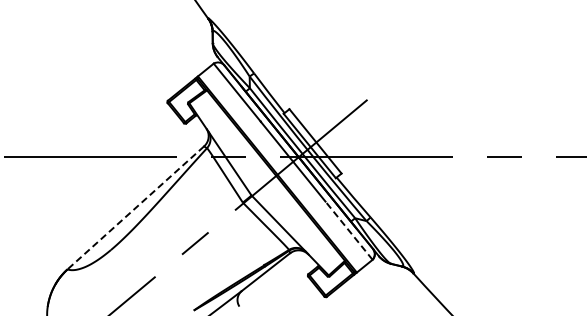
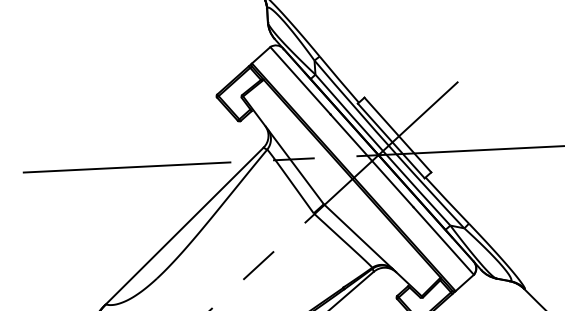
line: (135, 207) -> (184, 225), dashed -> solid
line: (348, 230) -> (443, 240), dashed -> solid

